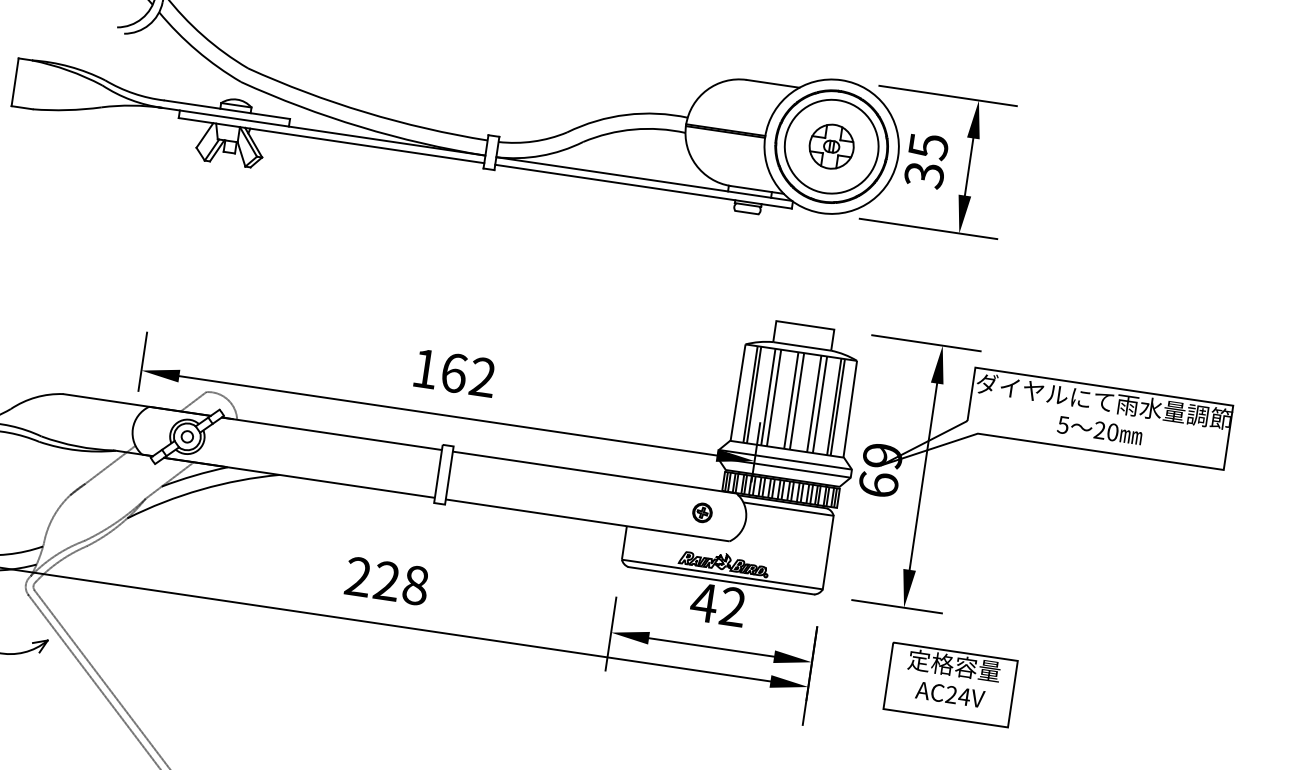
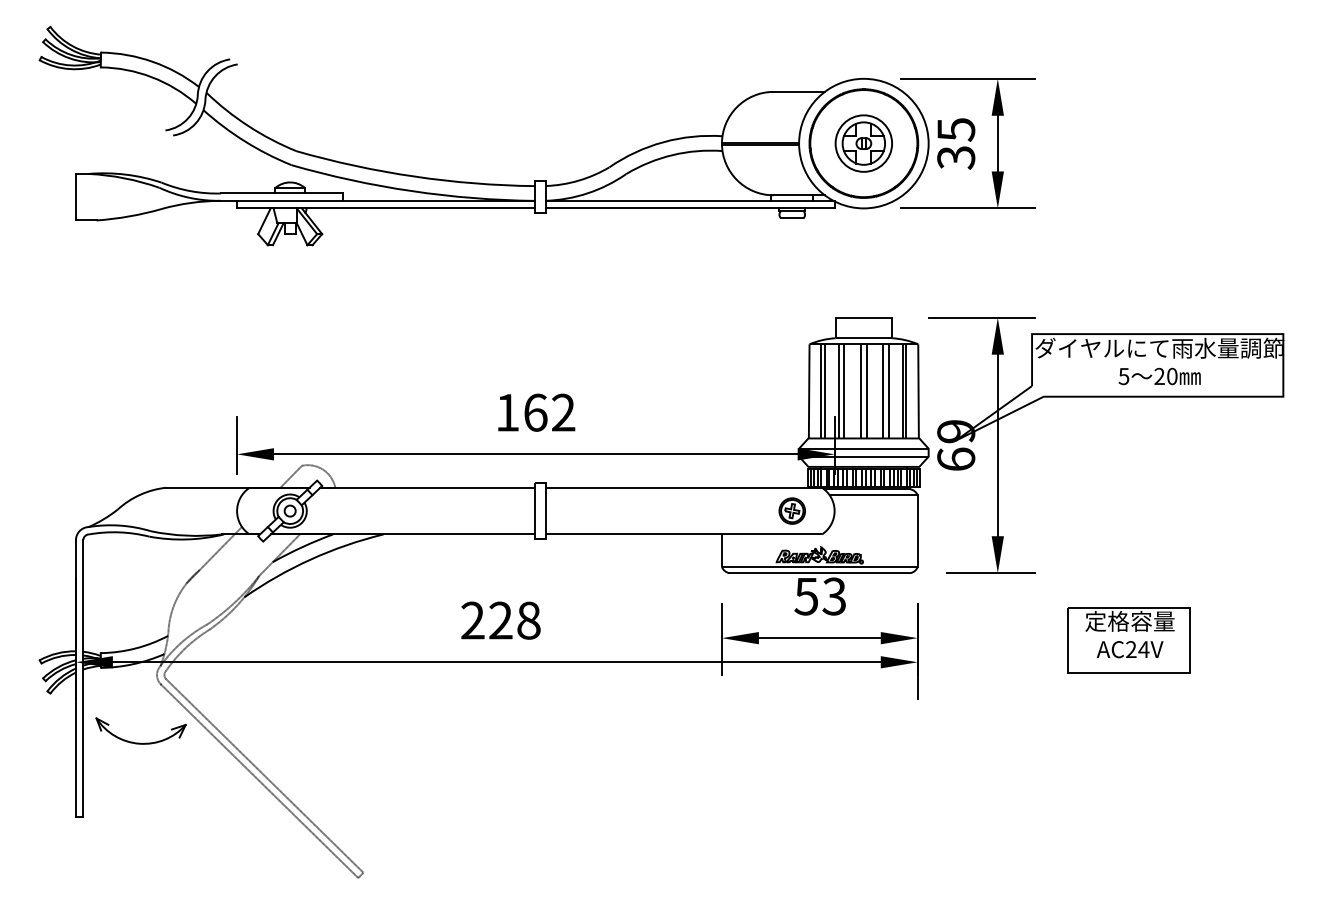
circle: (831, 146) -> (863, 143), size x0.62
part: (701, 512) -> (791, 510), size x1.43
text: (717, 604) -> (819, 596), 42 -> 53
part: (949, 685) -> (1128, 640), moved

